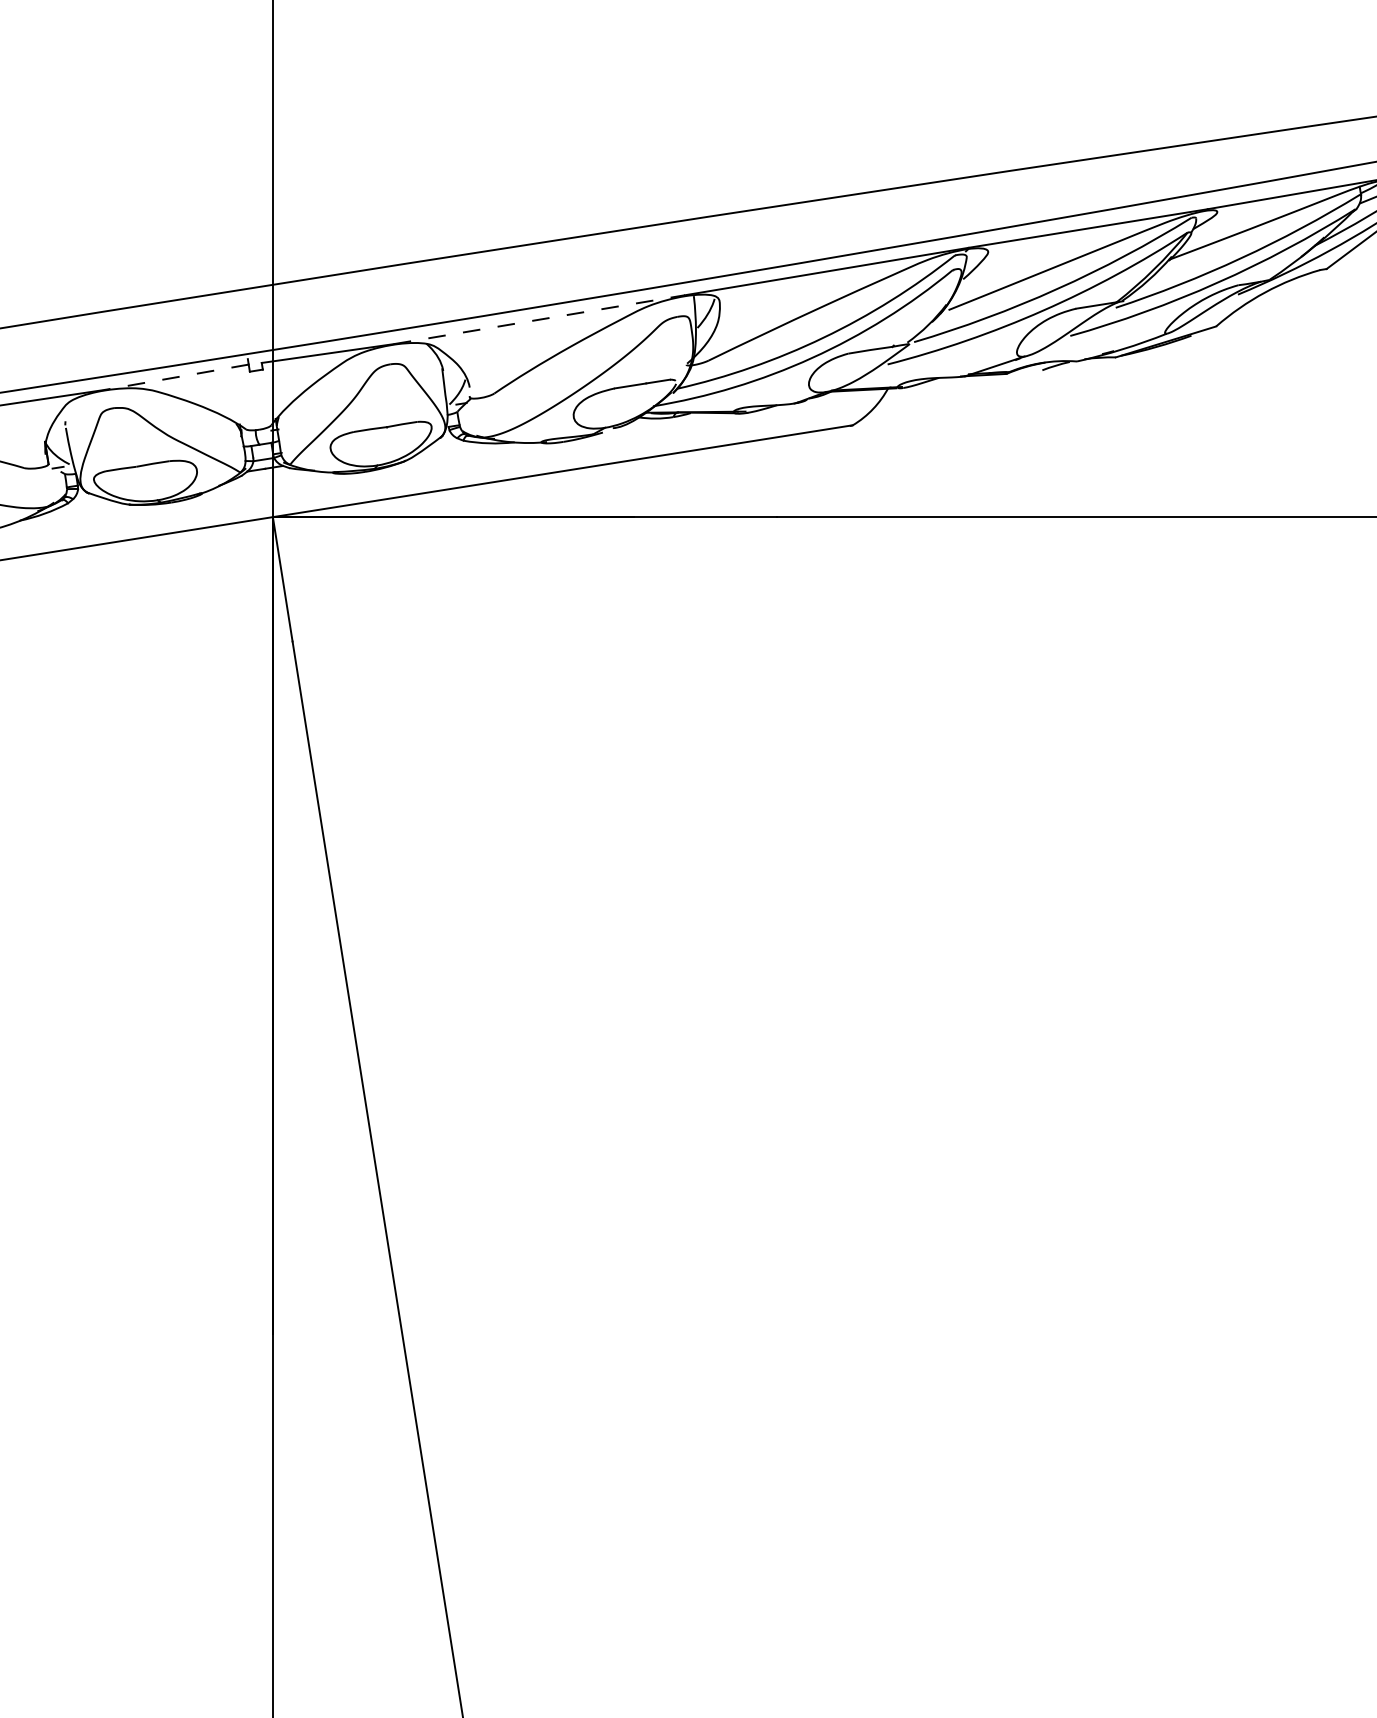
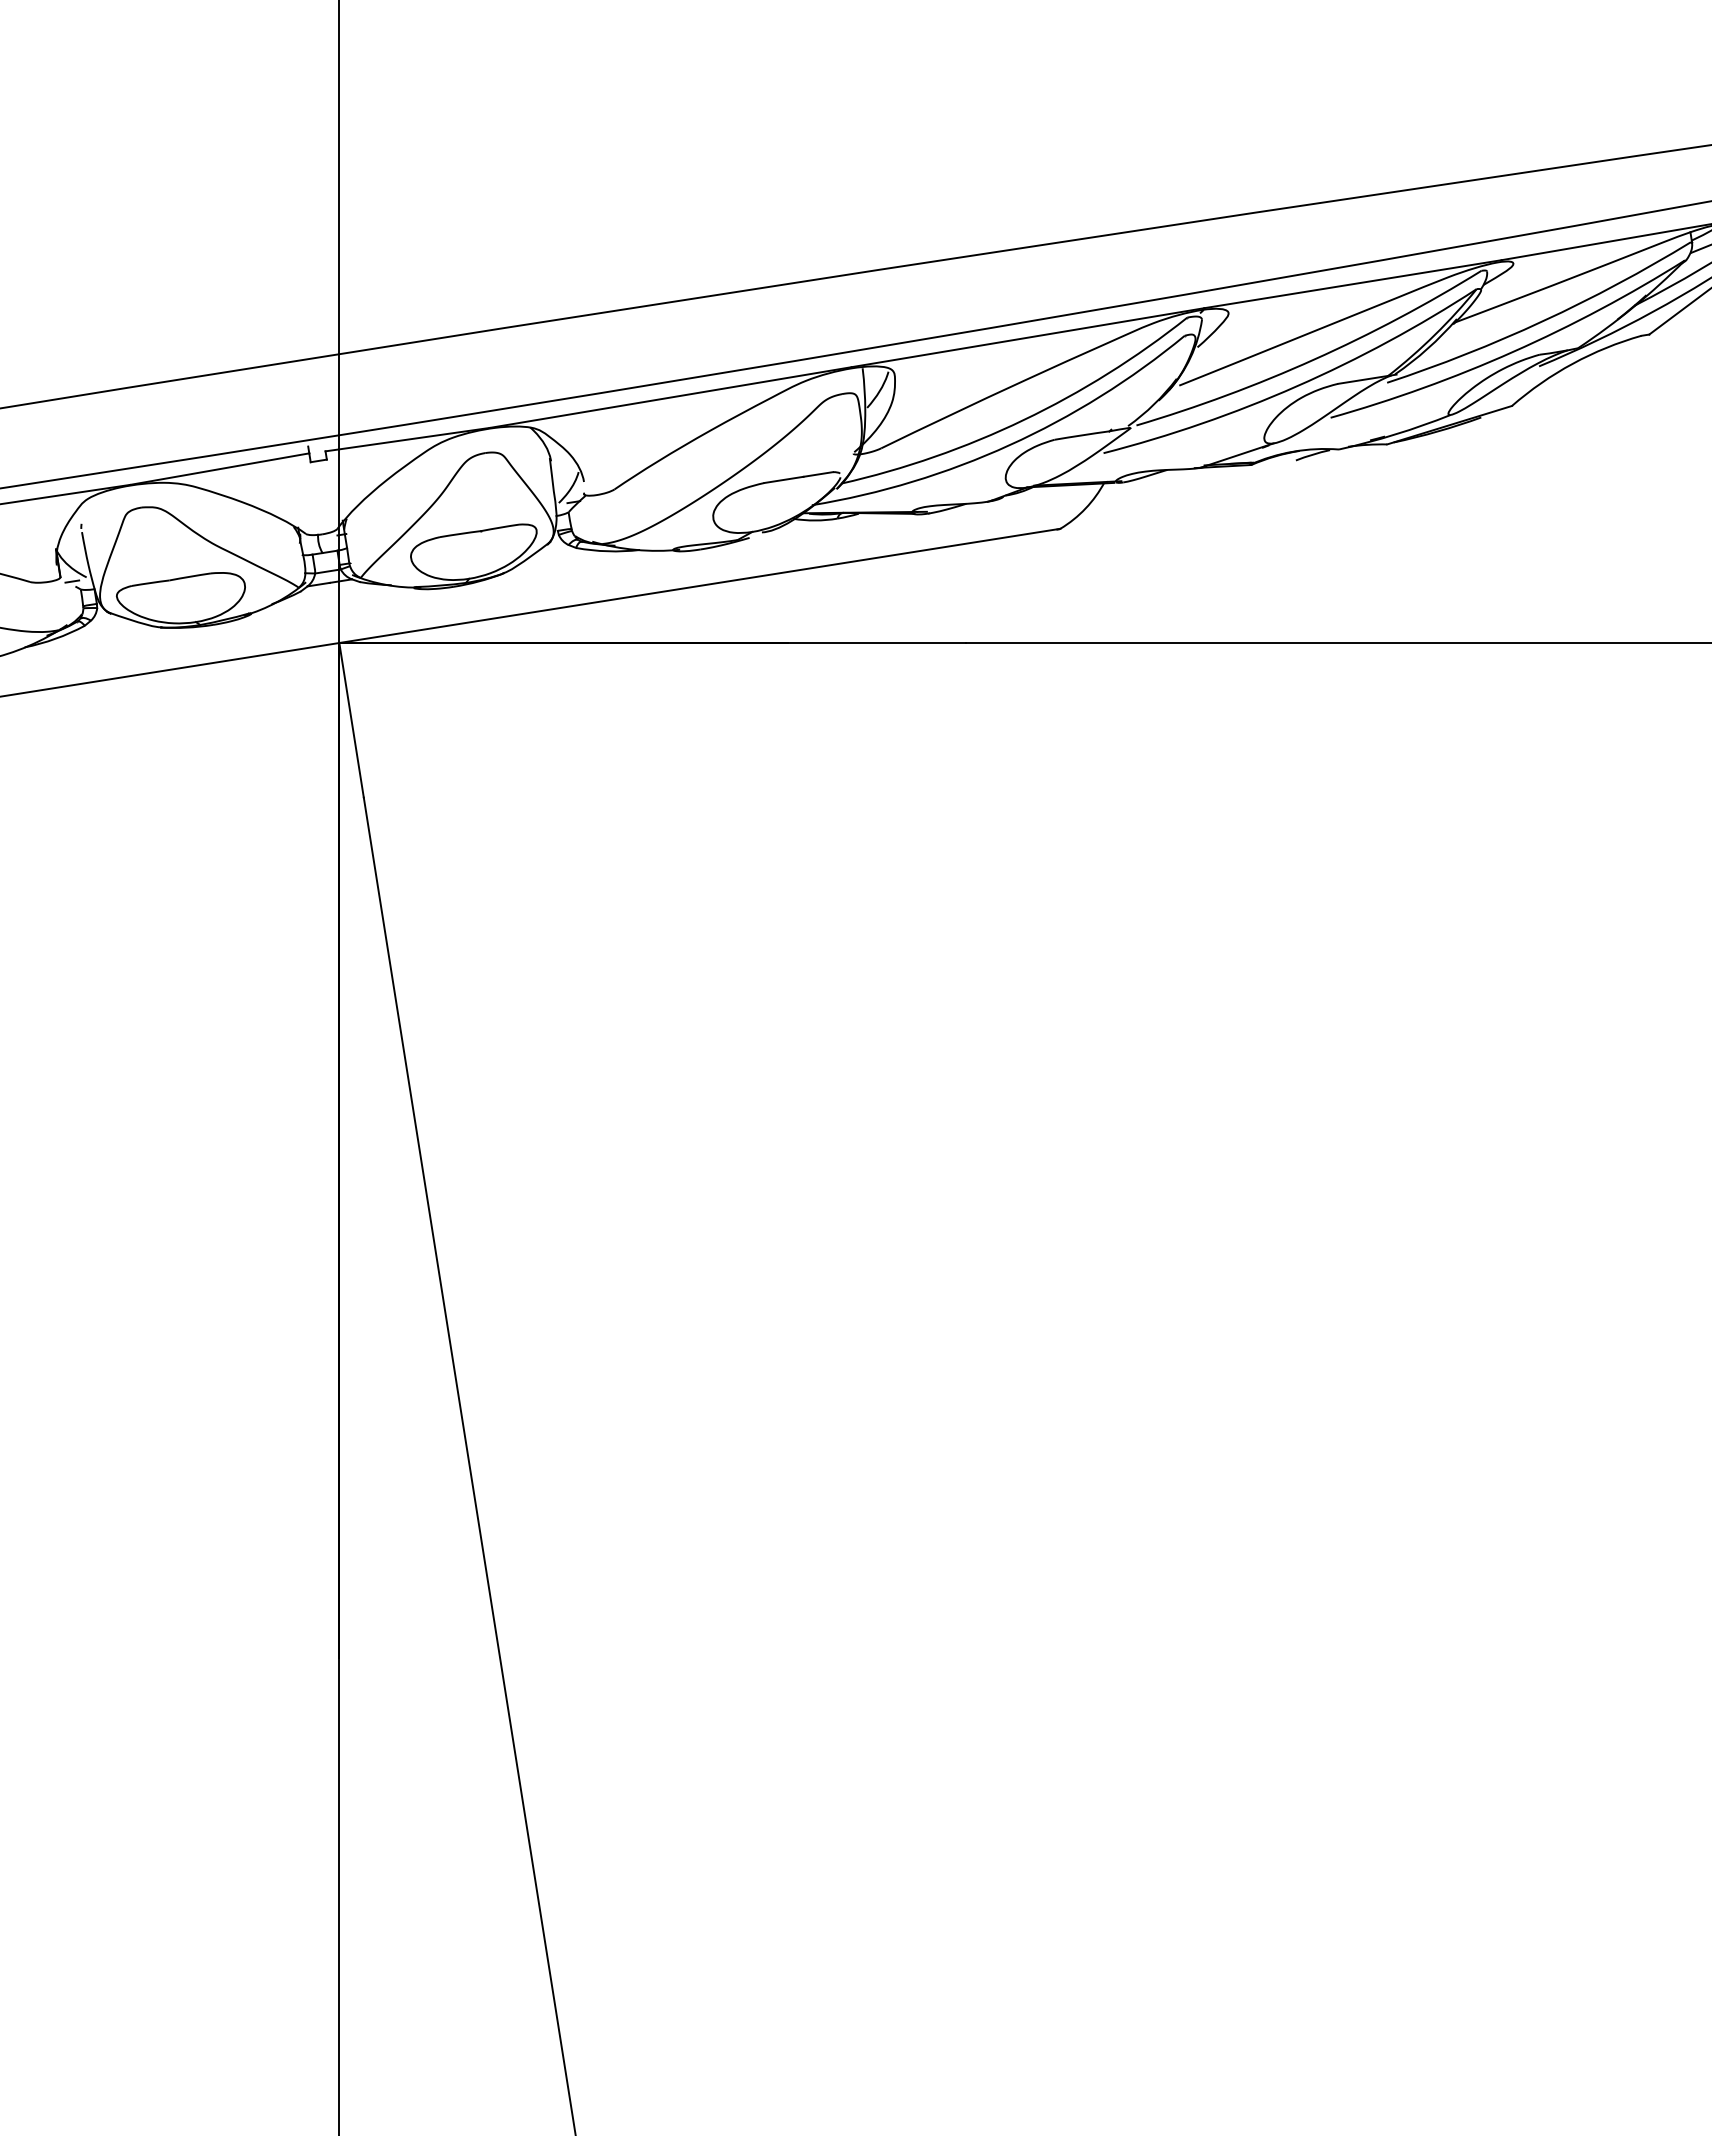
line: (539, 319) -> (670, 397), dashed -> solid
line: (176, 377) -> (219, 469), dashed -> solid

